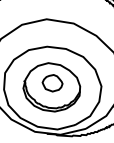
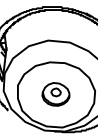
part: (51, 87) -> (55, 94), size x0.6

